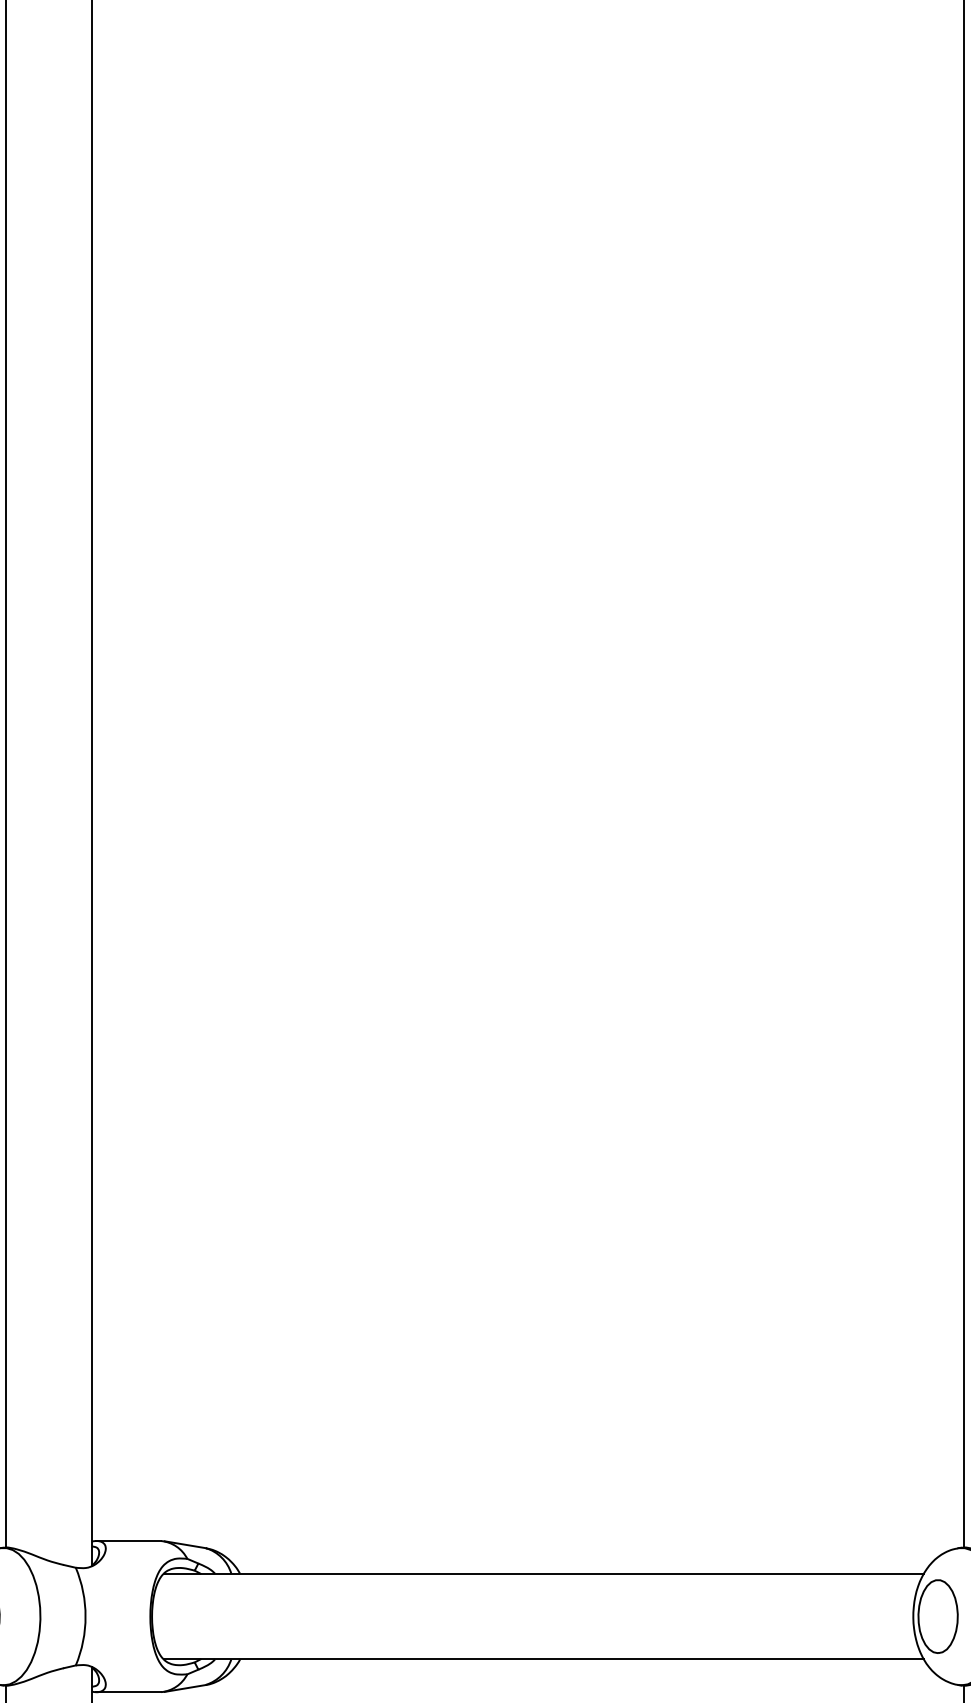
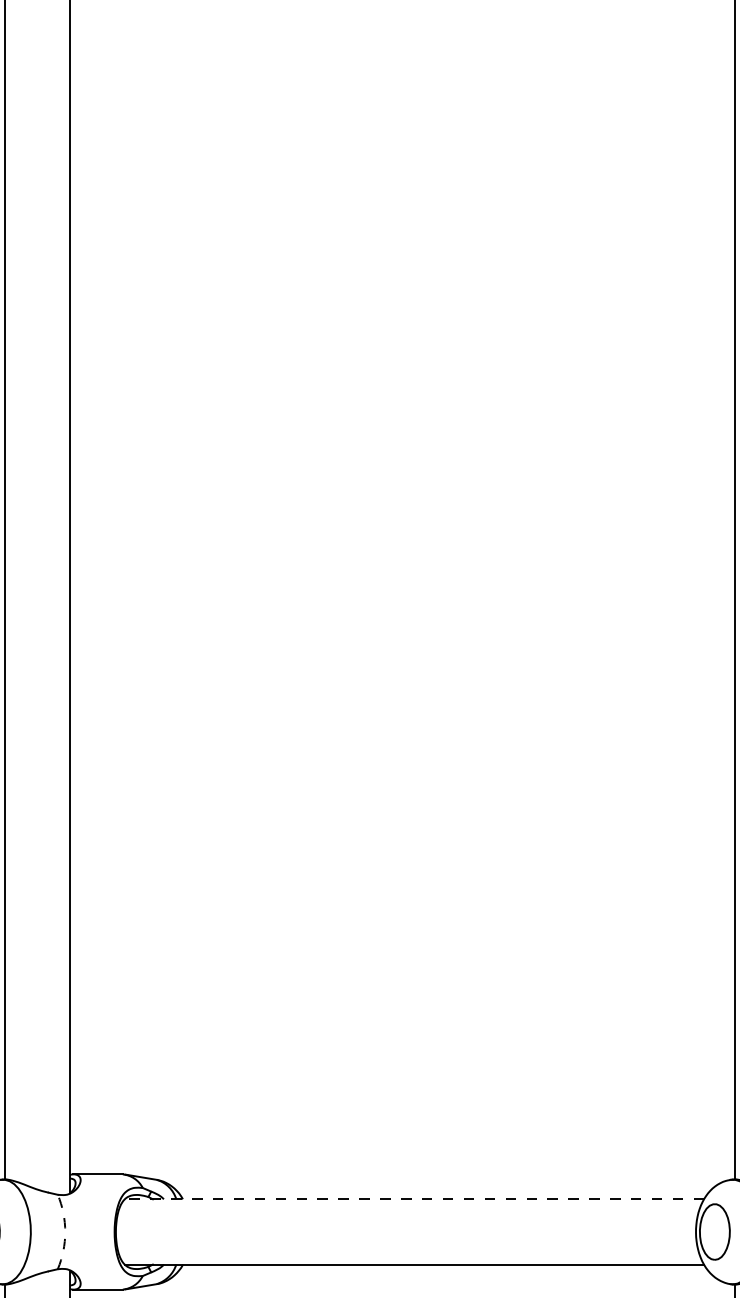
line: (544, 1573) -> (414, 1199), solid -> dashed
arc: (85, 1616) -> (65, 1231), solid -> dashed

